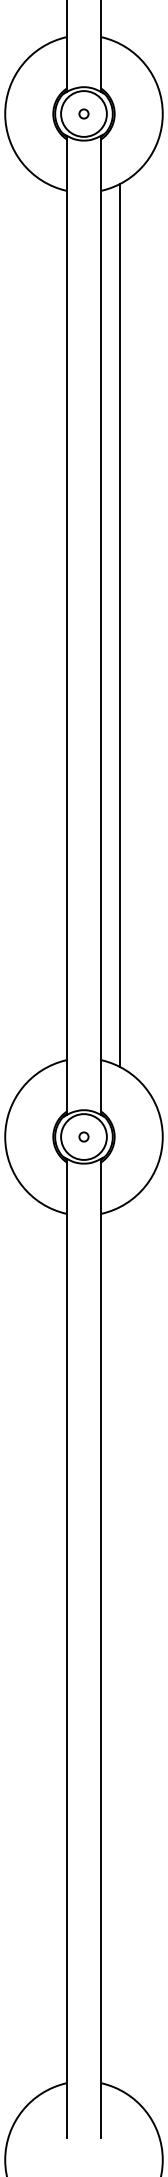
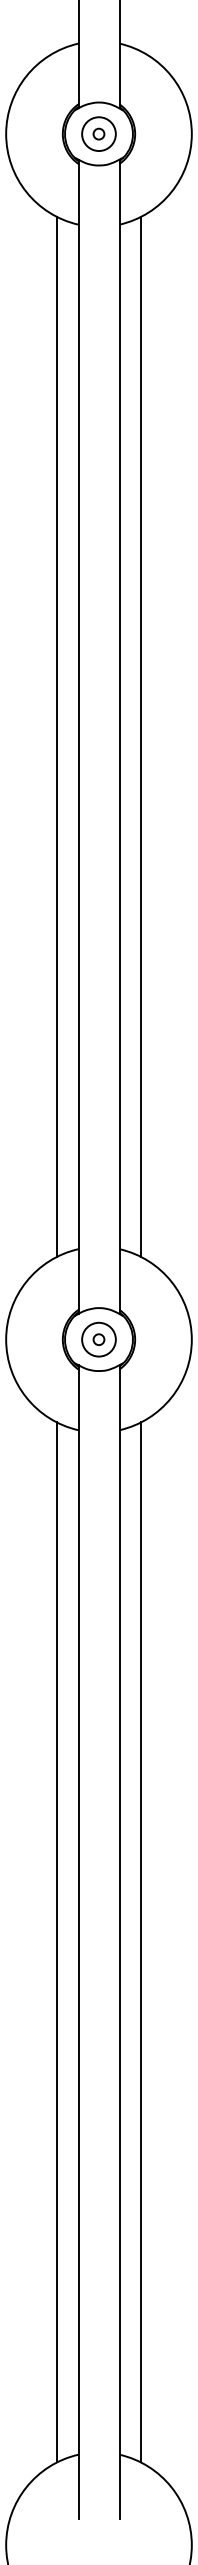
circle: (83, 114) -> (98, 134), size x0.62
line: (47, 625) -> (56, 736), added
circle: (83, 1136) -> (98, 1339), size x0.62
line: (47, 1648) -> (56, 1942), added
line: (120, 1648) -> (141, 1942), added

